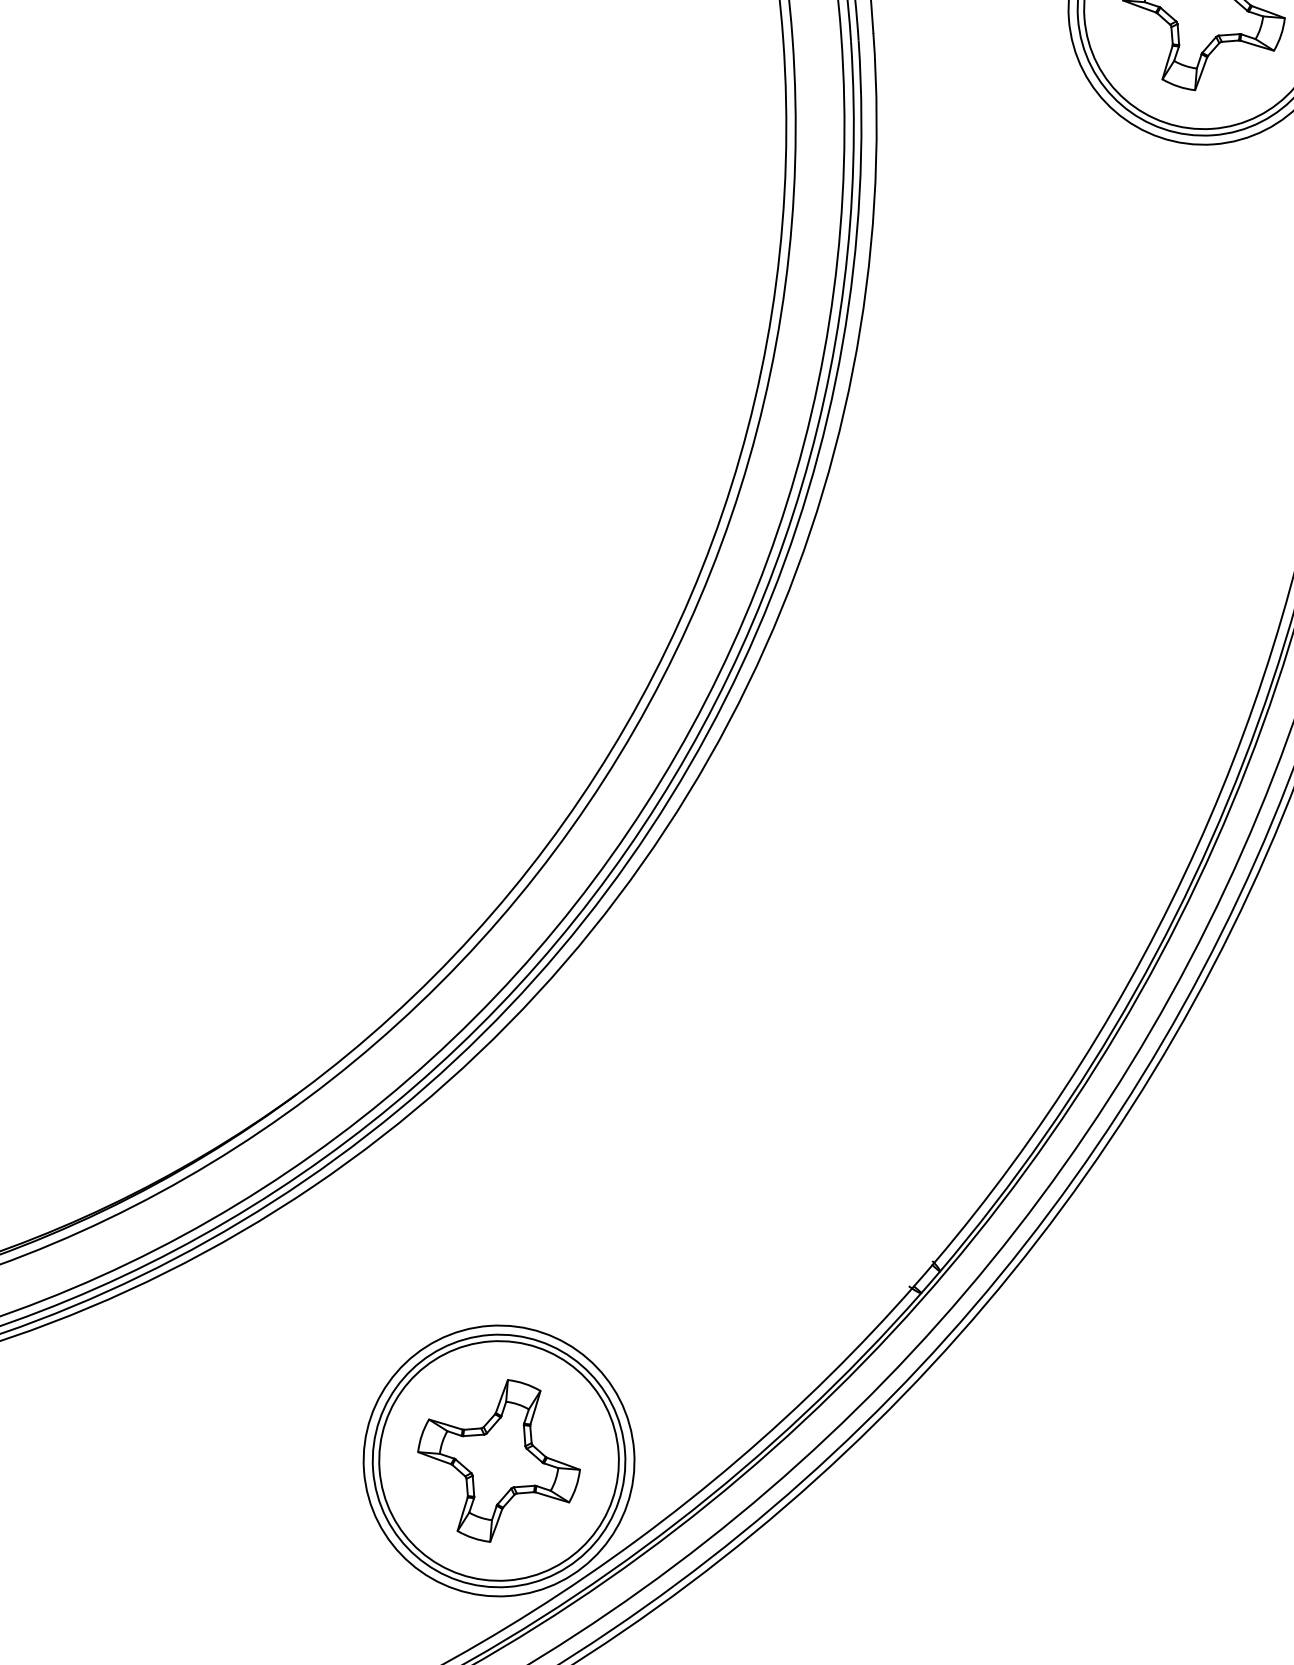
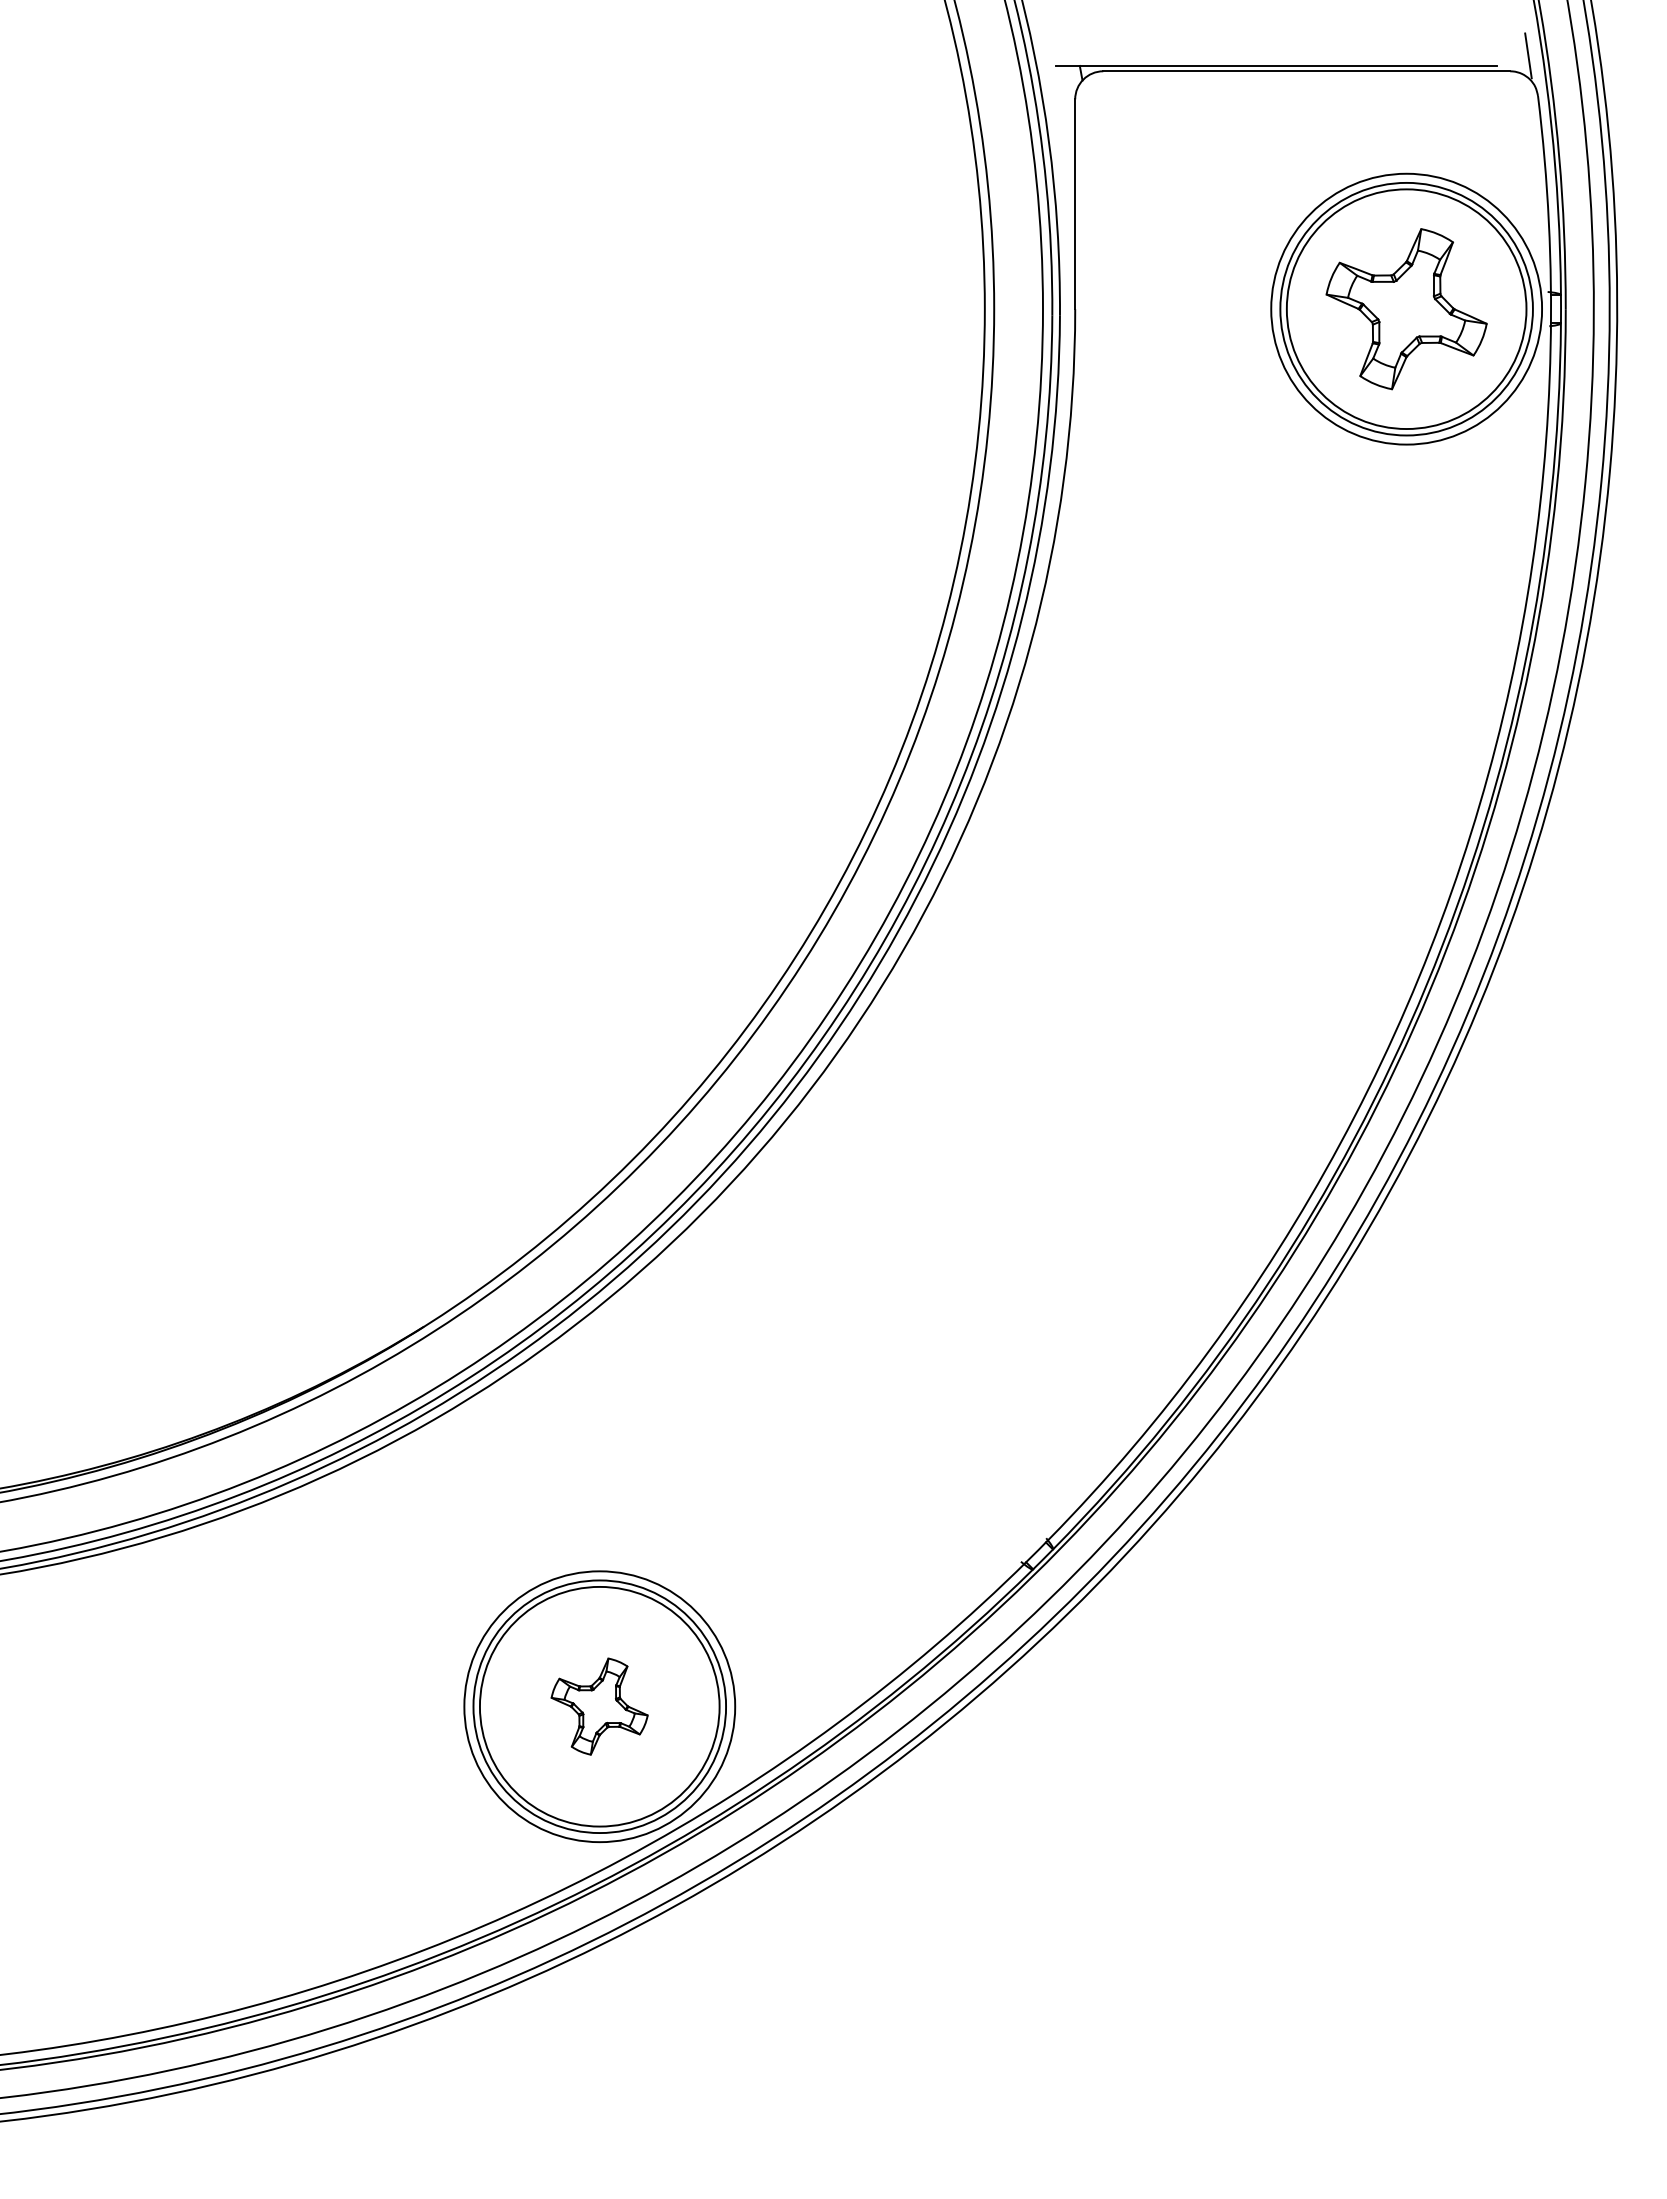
part: (498, 1460) -> (599, 1706), size x0.6

